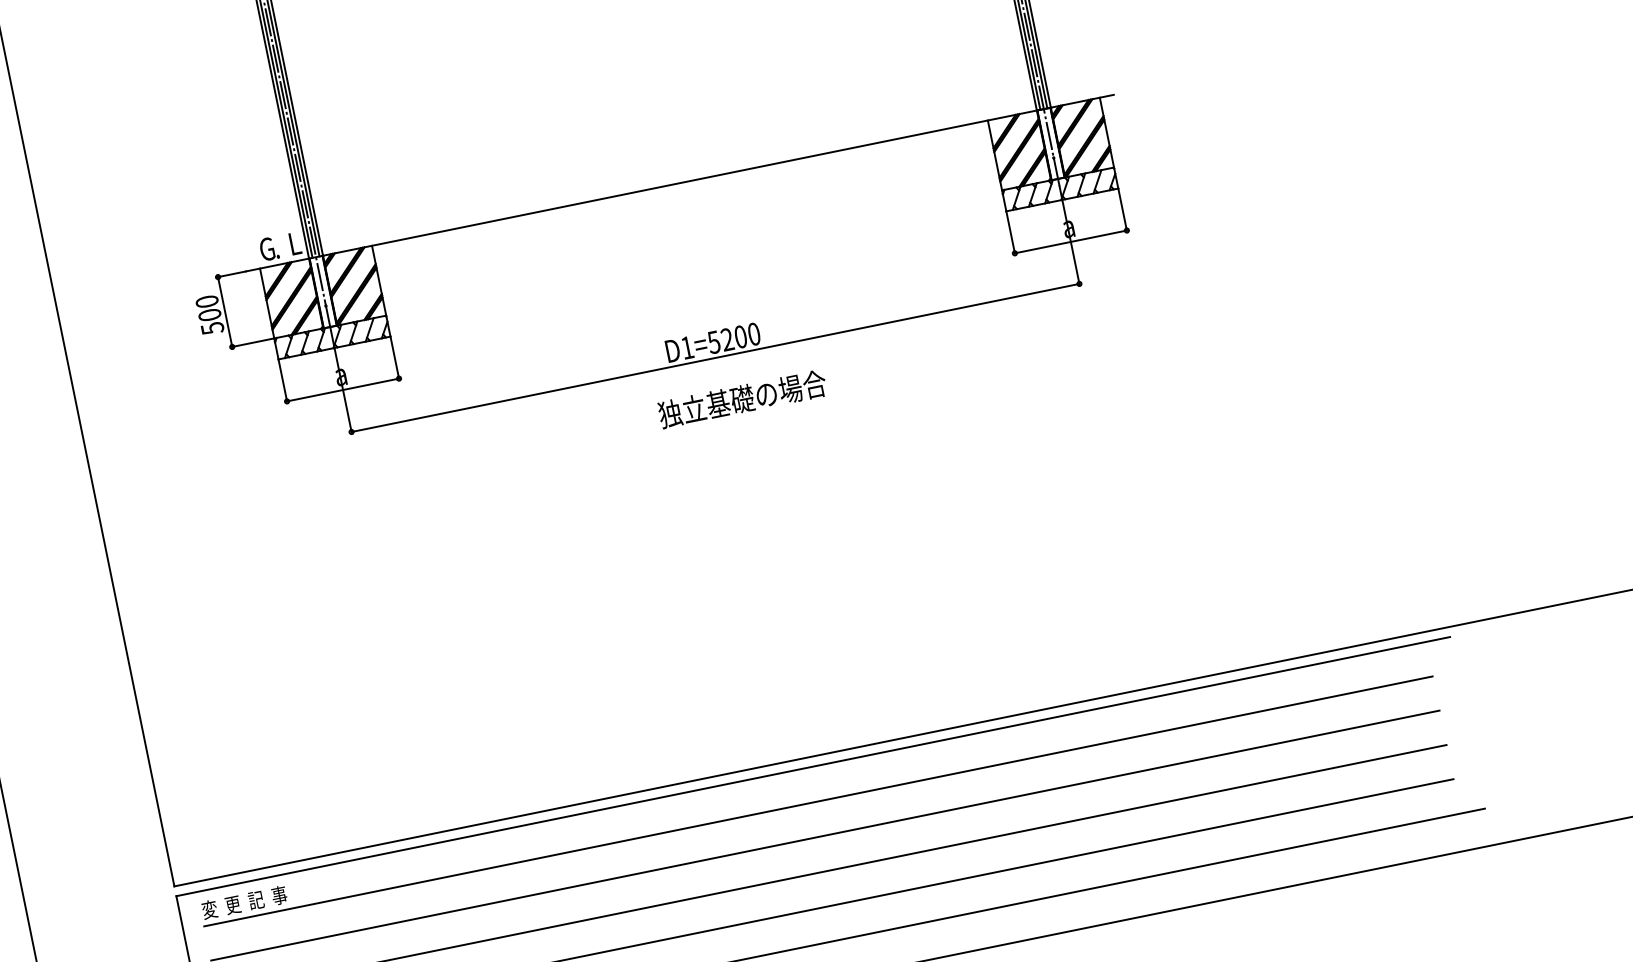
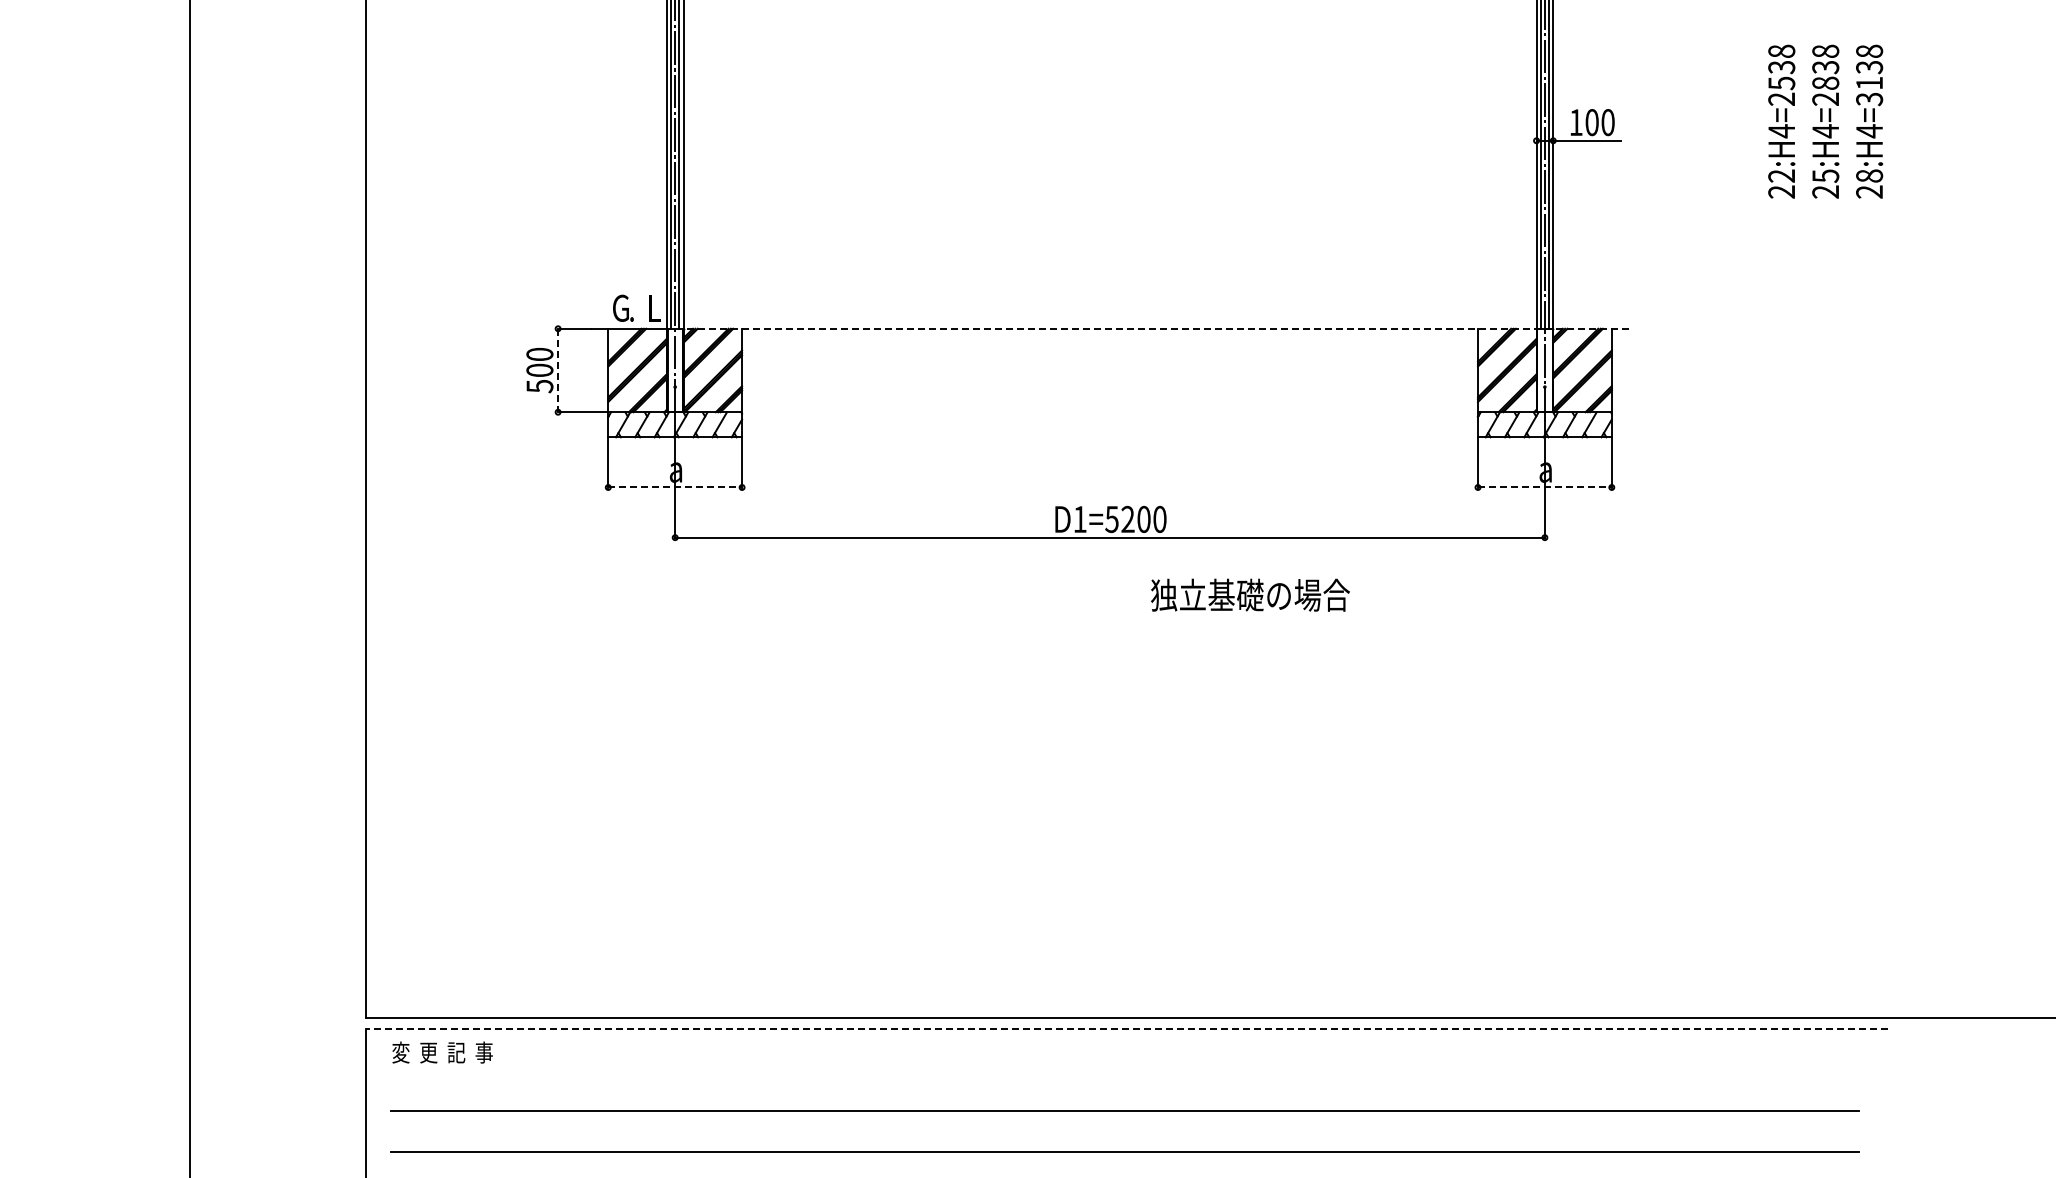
line: (717, 175) -> (1155, 328), solid -> dashed
line: (1070, 242) -> (1544, 487), solid -> dashed
line: (225, 311) -> (558, 370), solid -> dashed
line: (343, 389) -> (675, 487), solid -> dashed
text: (742, 398) -> (1250, 594), moved
line: (813, 766) -> (1126, 1029), solid -> dashed
line: (818, 801) -> (1124, 1070), removed

